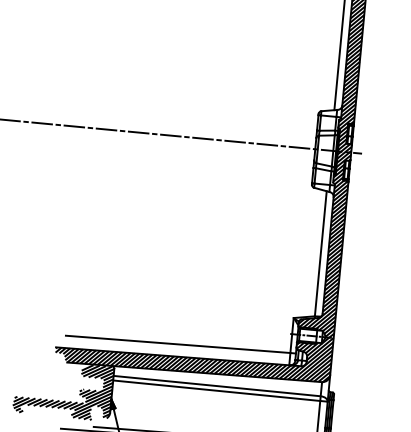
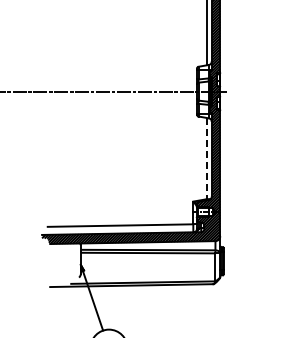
line: (320, 253) -> (206, 158), solid -> dashed
hatch: (62, 389) -> (48, 261), removed

